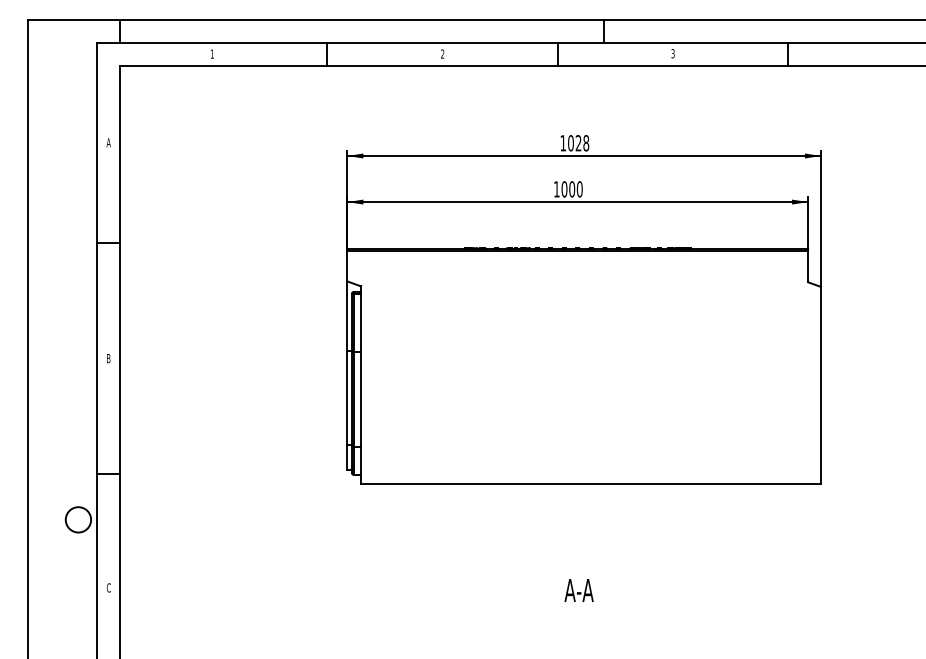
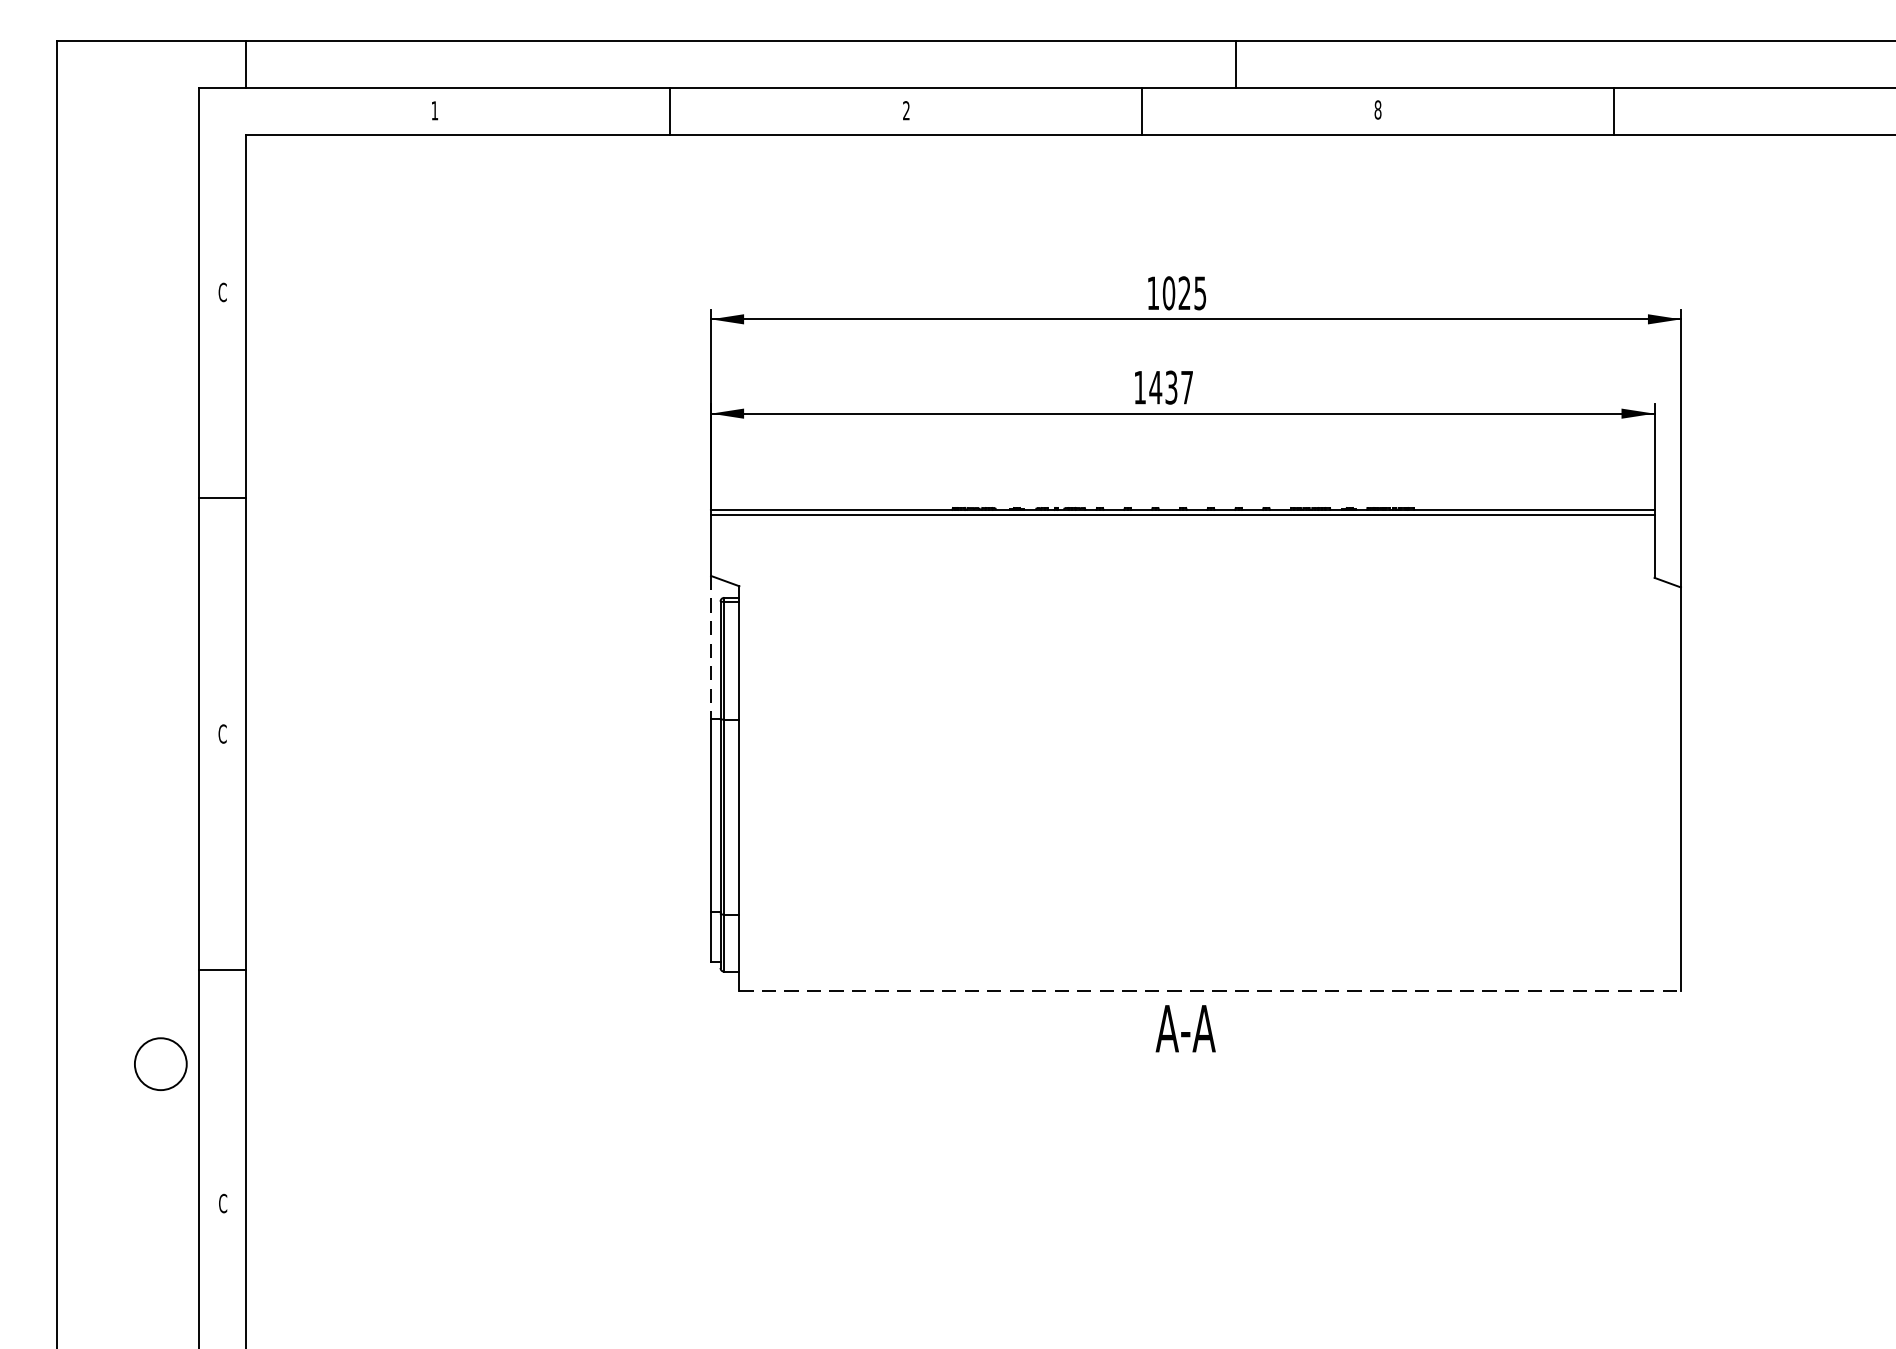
text: (672, 53) -> (1376, 109), 3 -> 8
text: (108, 142) -> (222, 291), A -> C
text: (586, 143) -> (1200, 293), 1028 -> 1025
text: (571, 189) -> (1170, 387), 1000 -> 1437
line: (347, 316) -> (711, 647), solid -> dashed
text: (108, 358) -> (222, 733), B -> C
line: (591, 484) -> (1211, 991), solid -> dashed
text: (578, 590) -> (1184, 1028), moved

